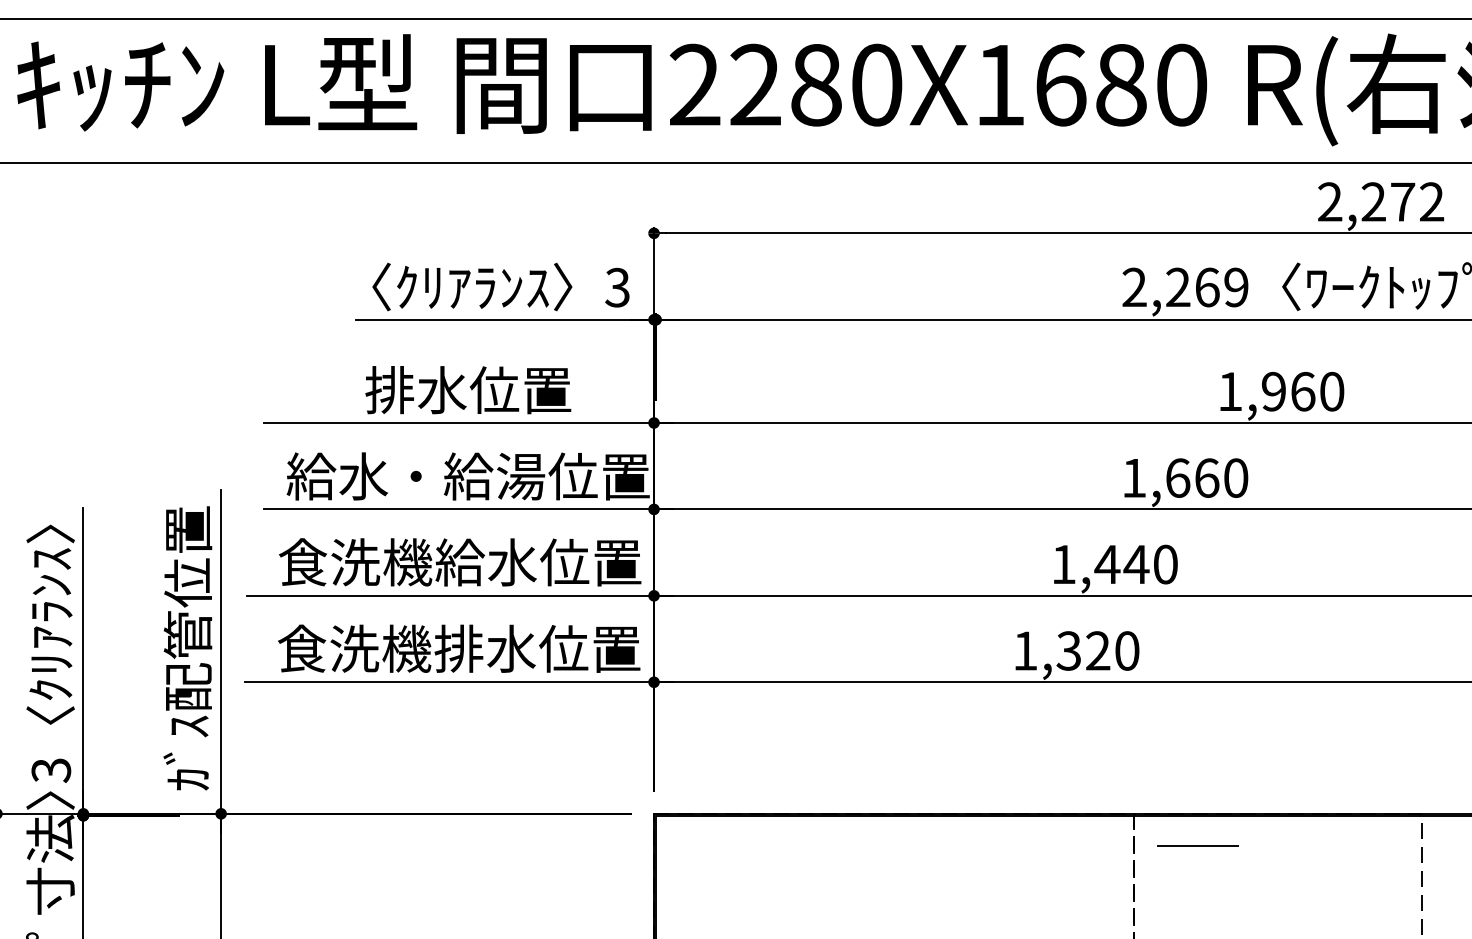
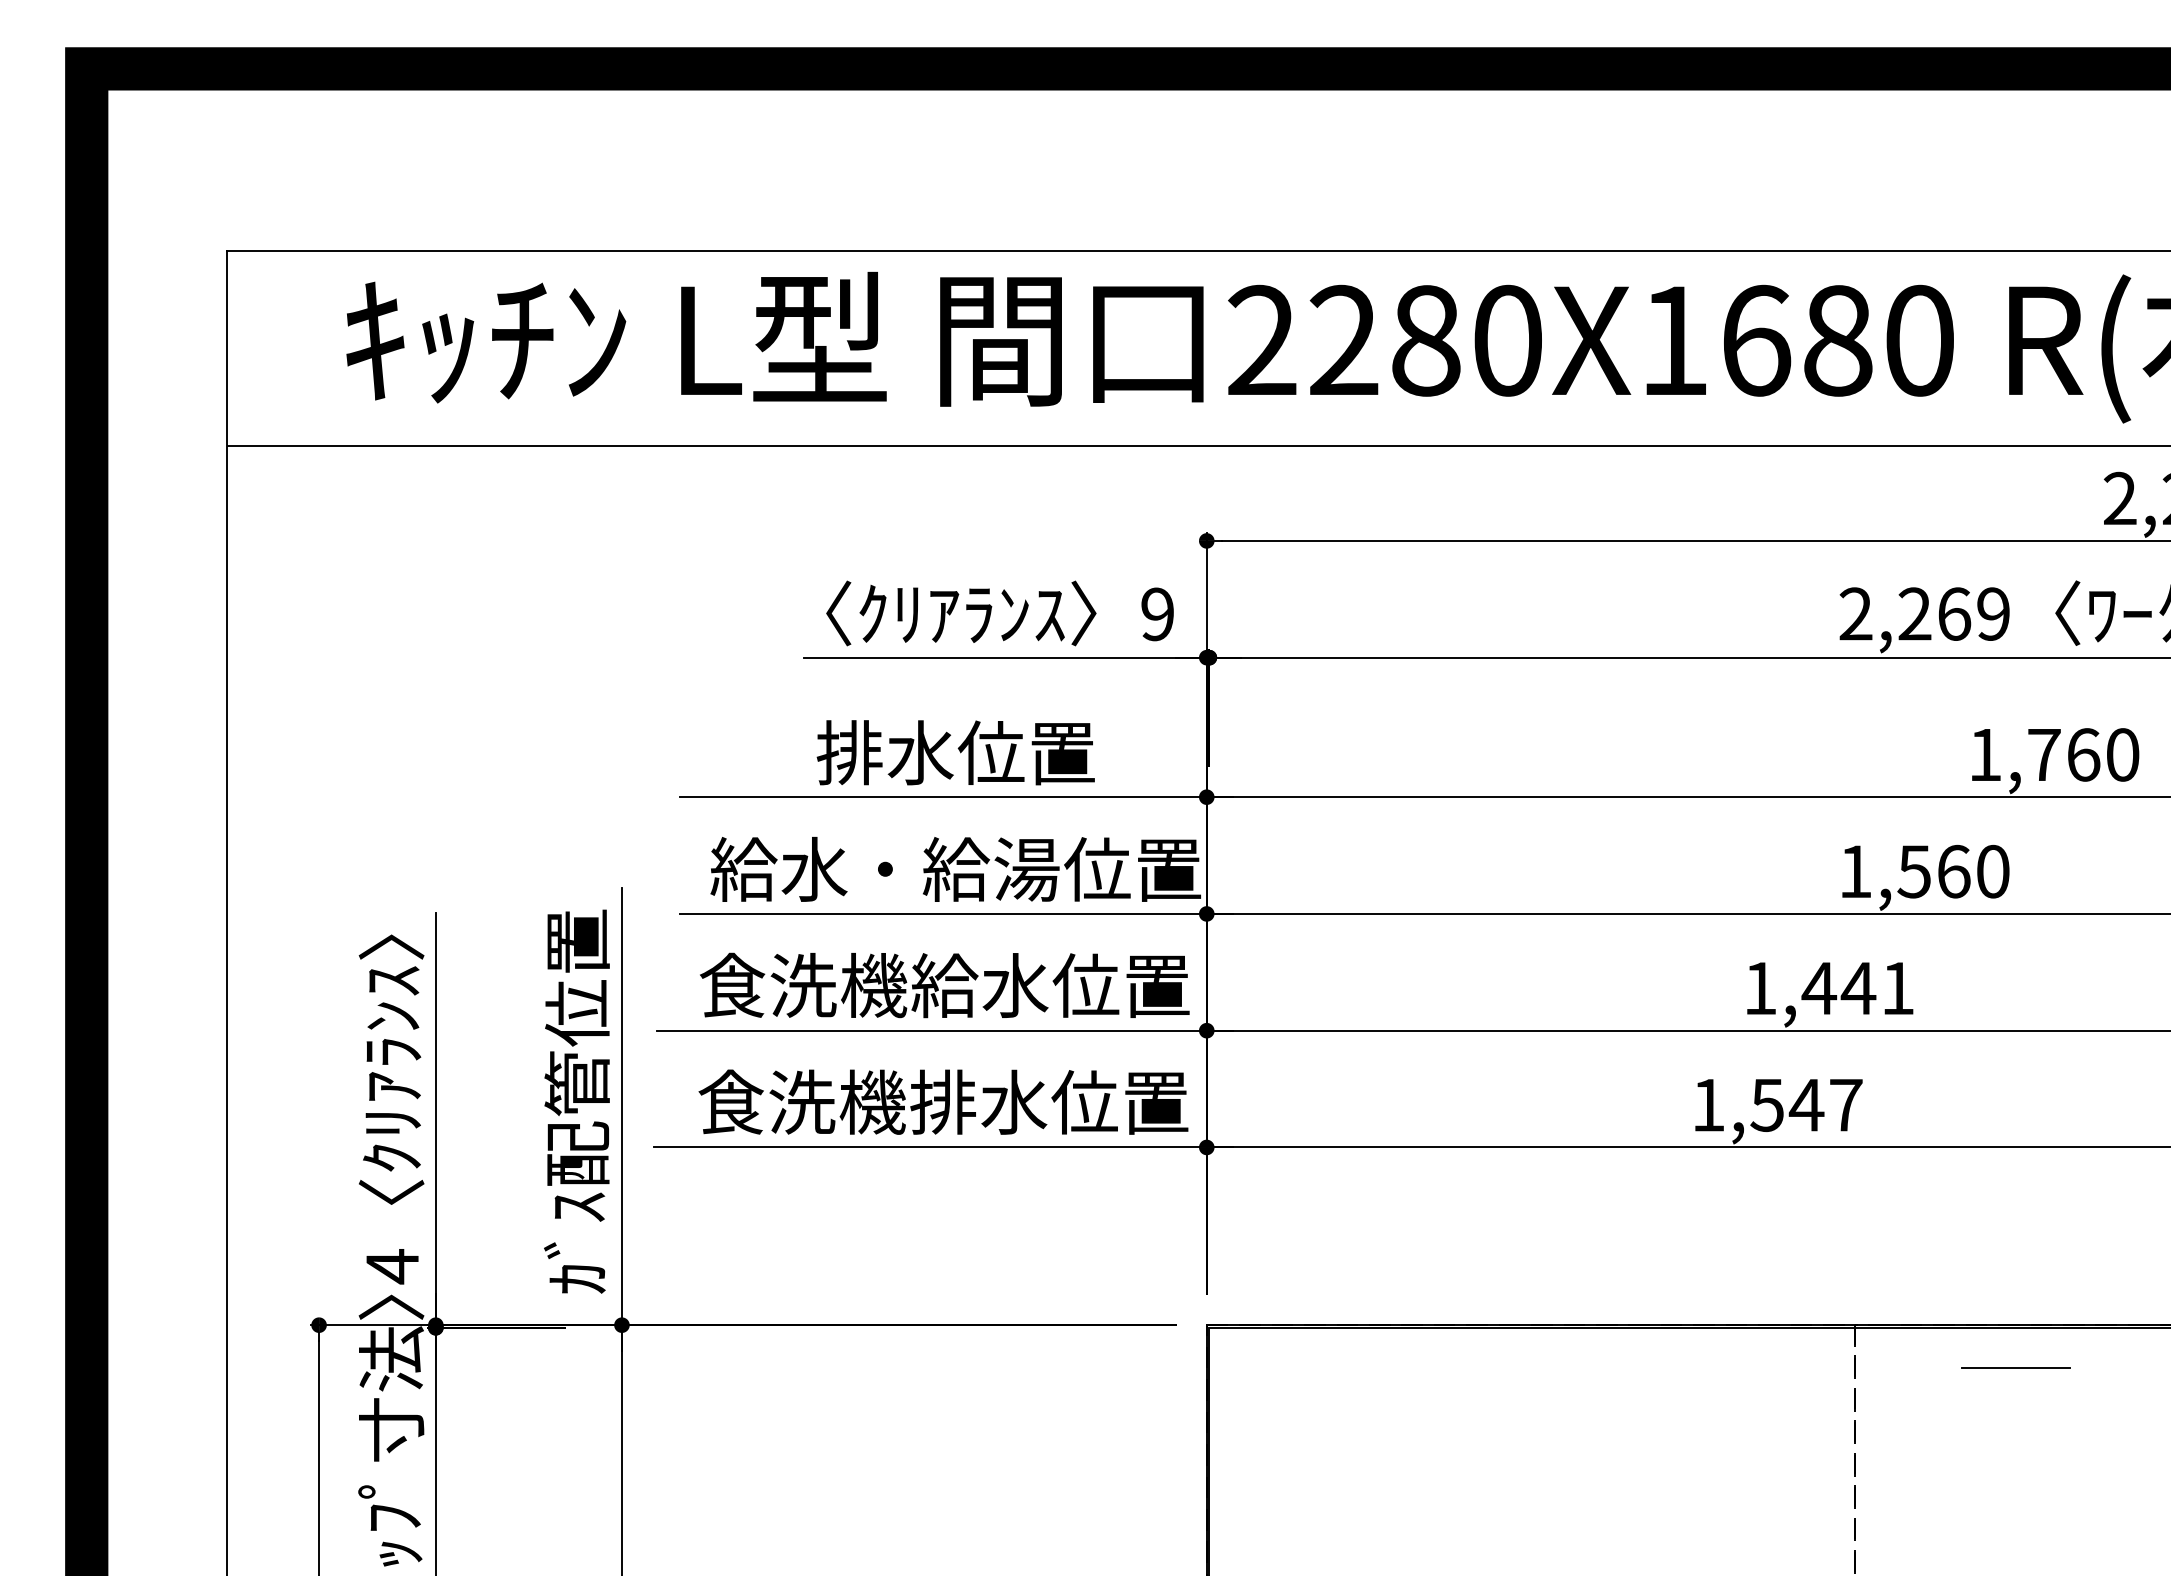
text: (616, 287) -> (1156, 614), 3 -> 9
text: (1274, 391) -> (2044, 754), 1,960 -> 1,760
text: (1177, 478) -> (1914, 871), 1,660 -> 1,560
text: (1166, 564) -> (1898, 988), 1,440 -> 1,441
text: (1097, 651) -> (1806, 1105), 1,320 -> 1,547
text: (51, 770) -> (392, 1266), 3 -> 4
line: (1197, 845) -> (2015, 1367), moved

